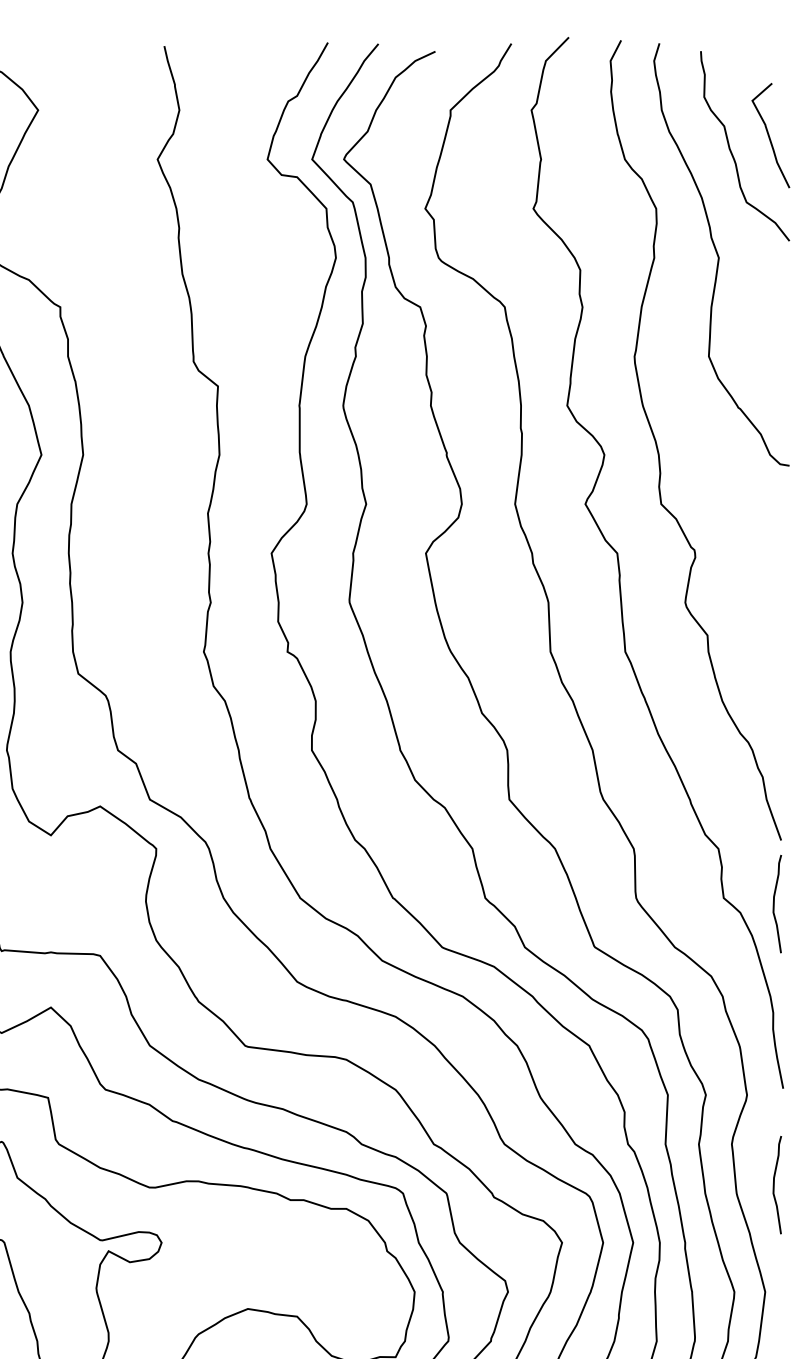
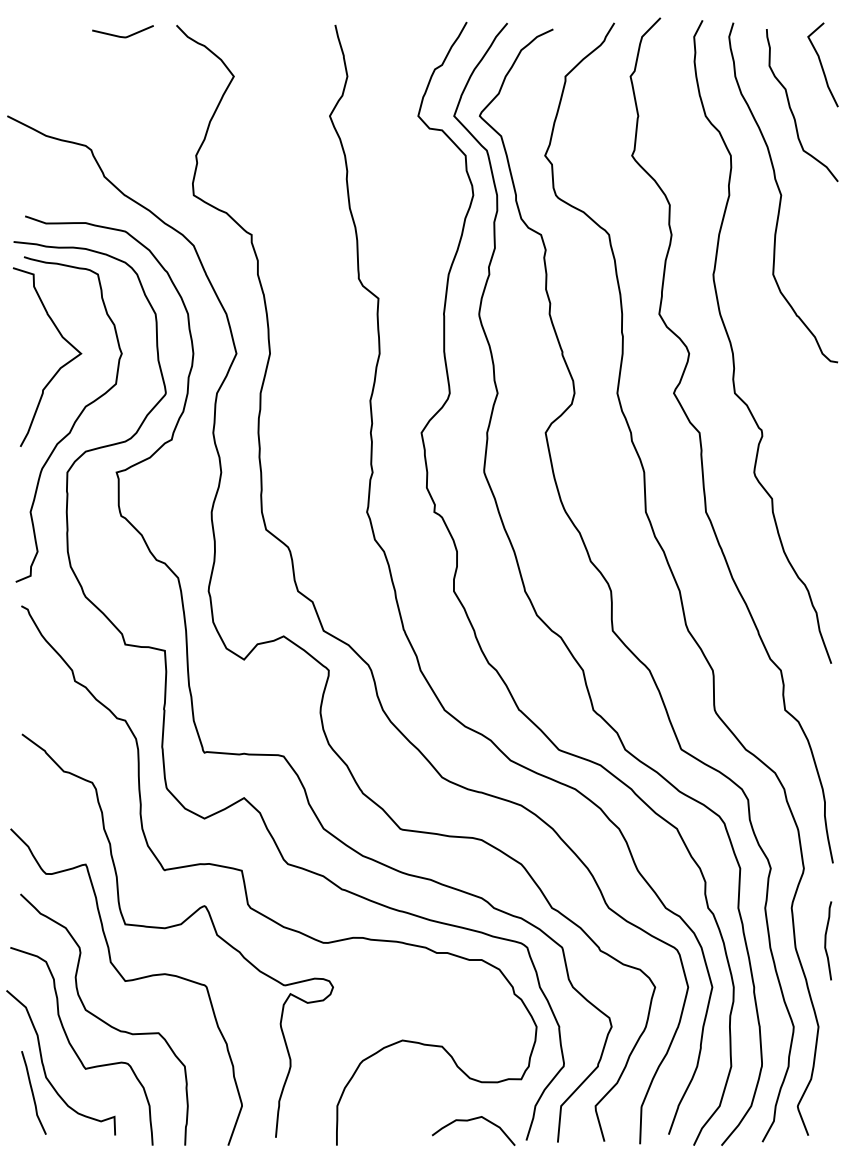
curve: (770, 135) -> (822, 64), moved
curve: (775, 903) -> (826, 714), removed

